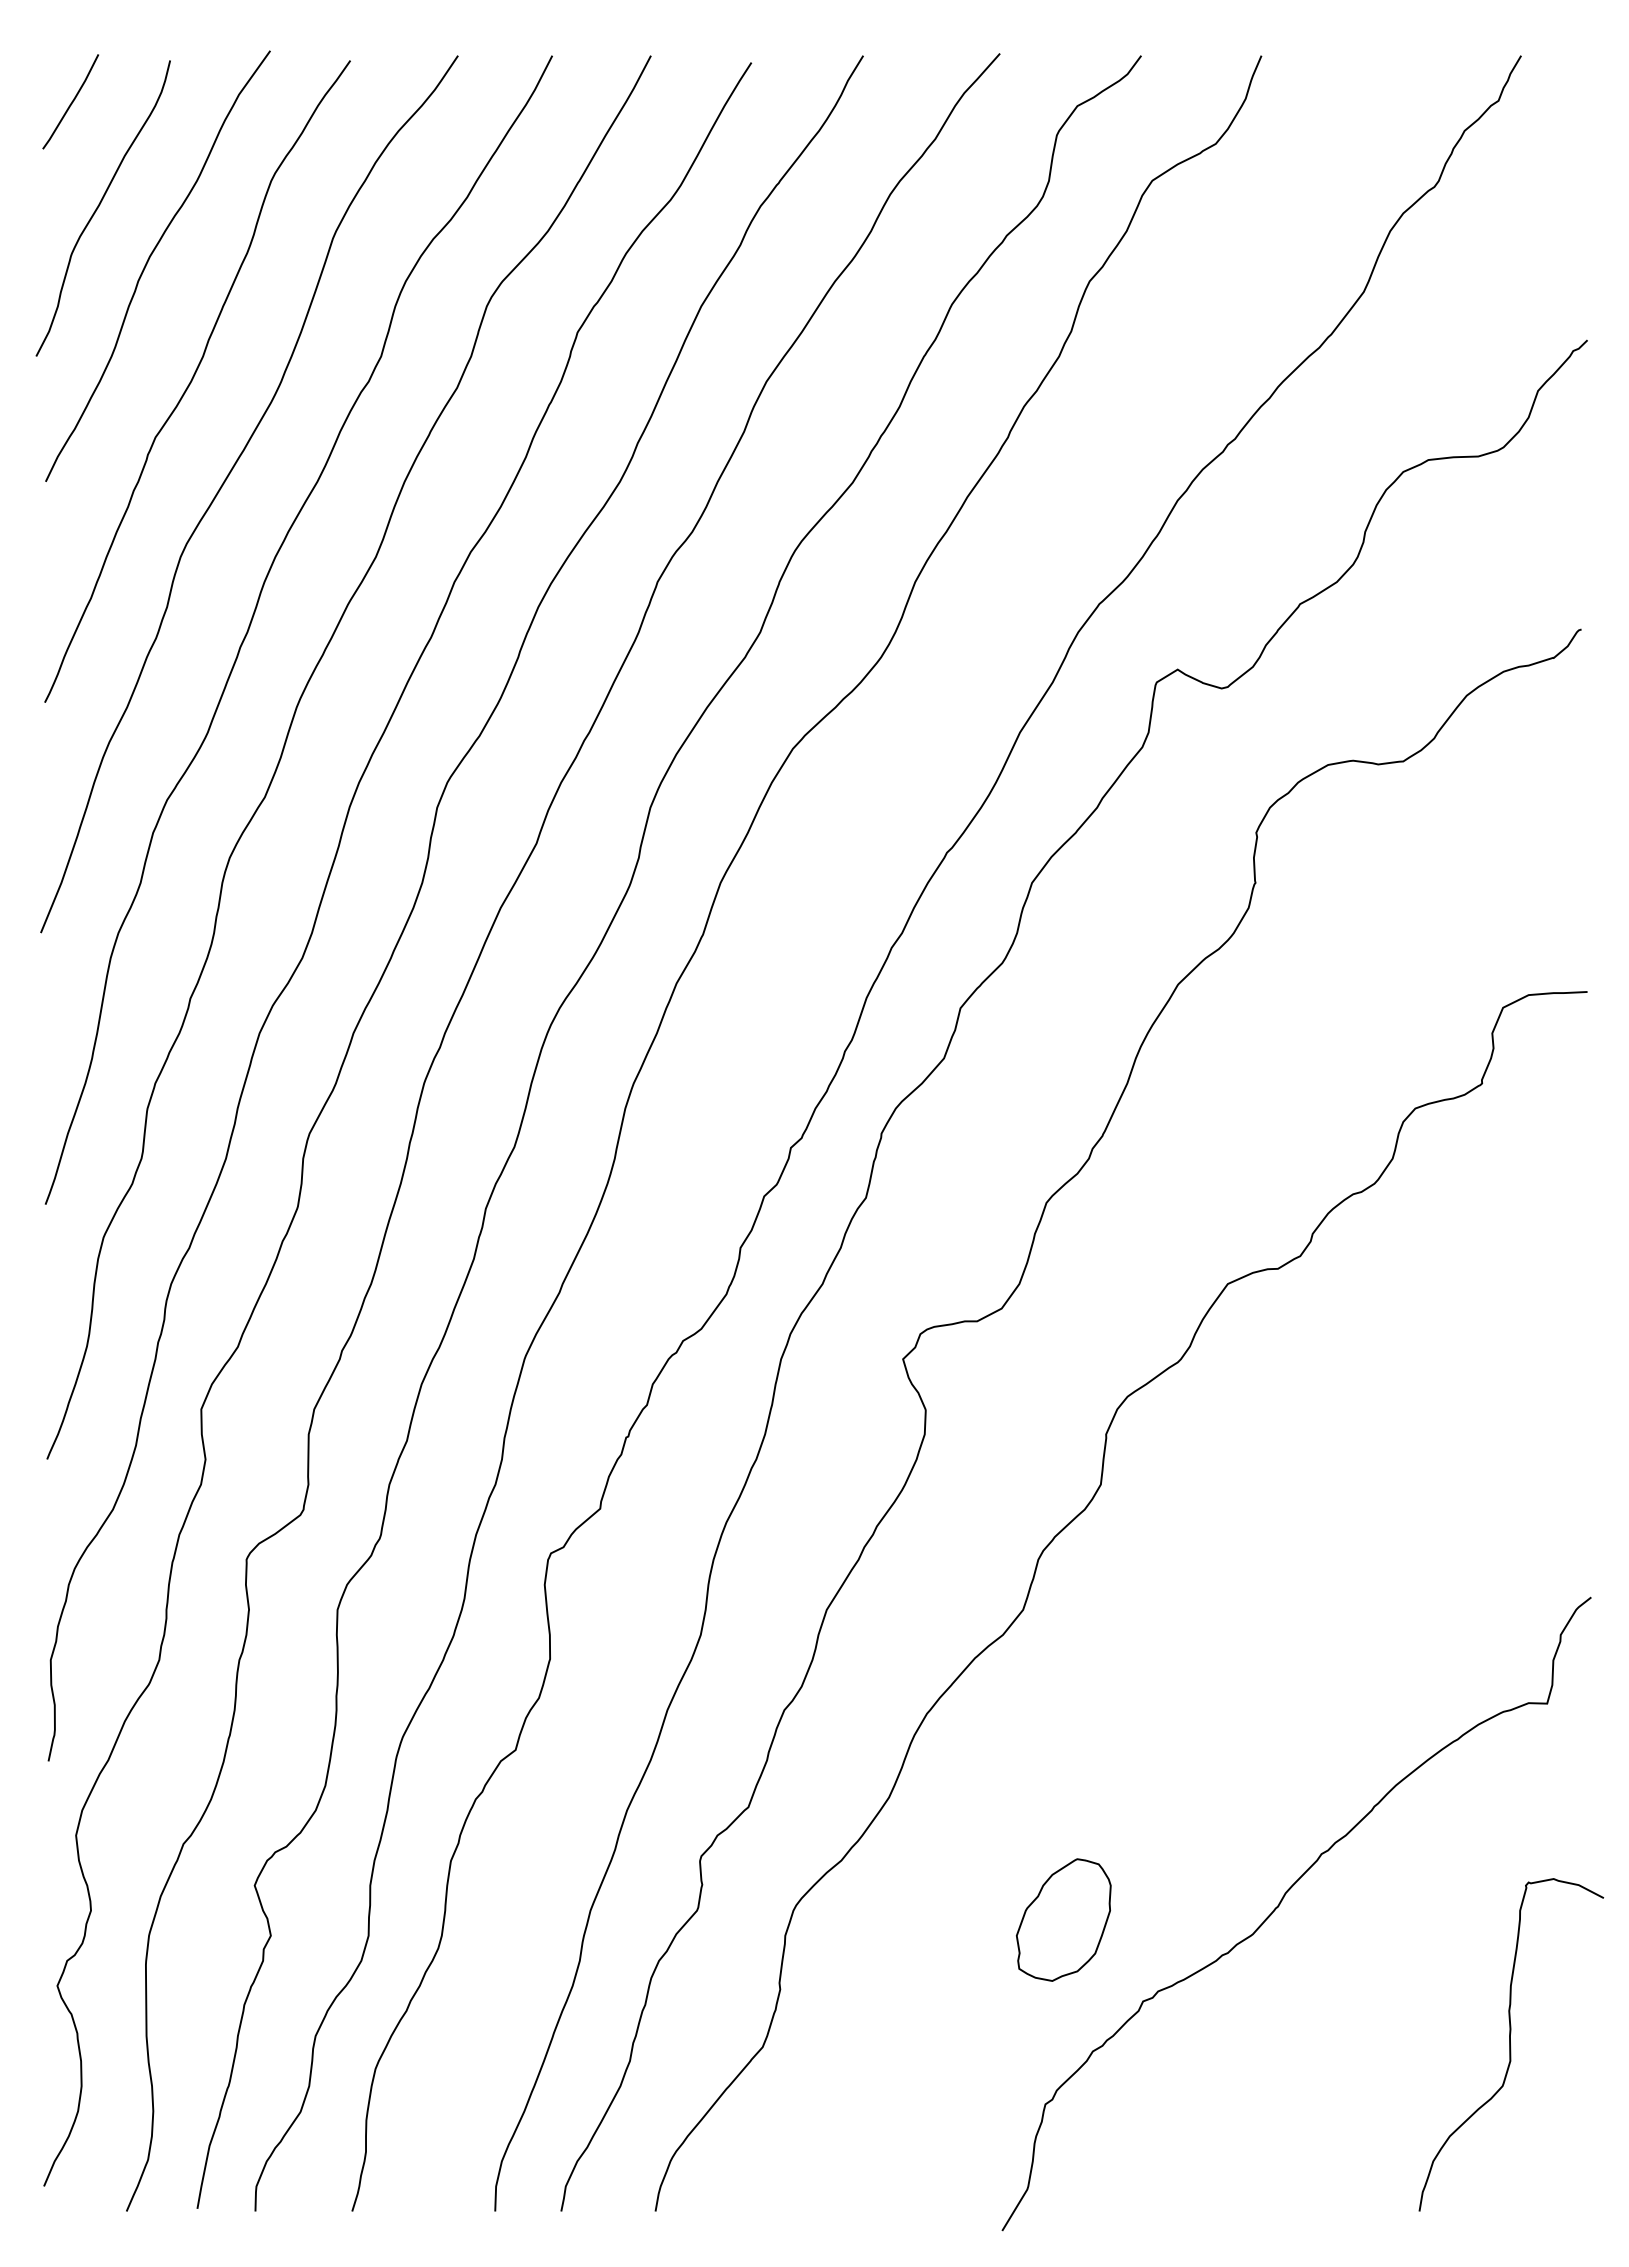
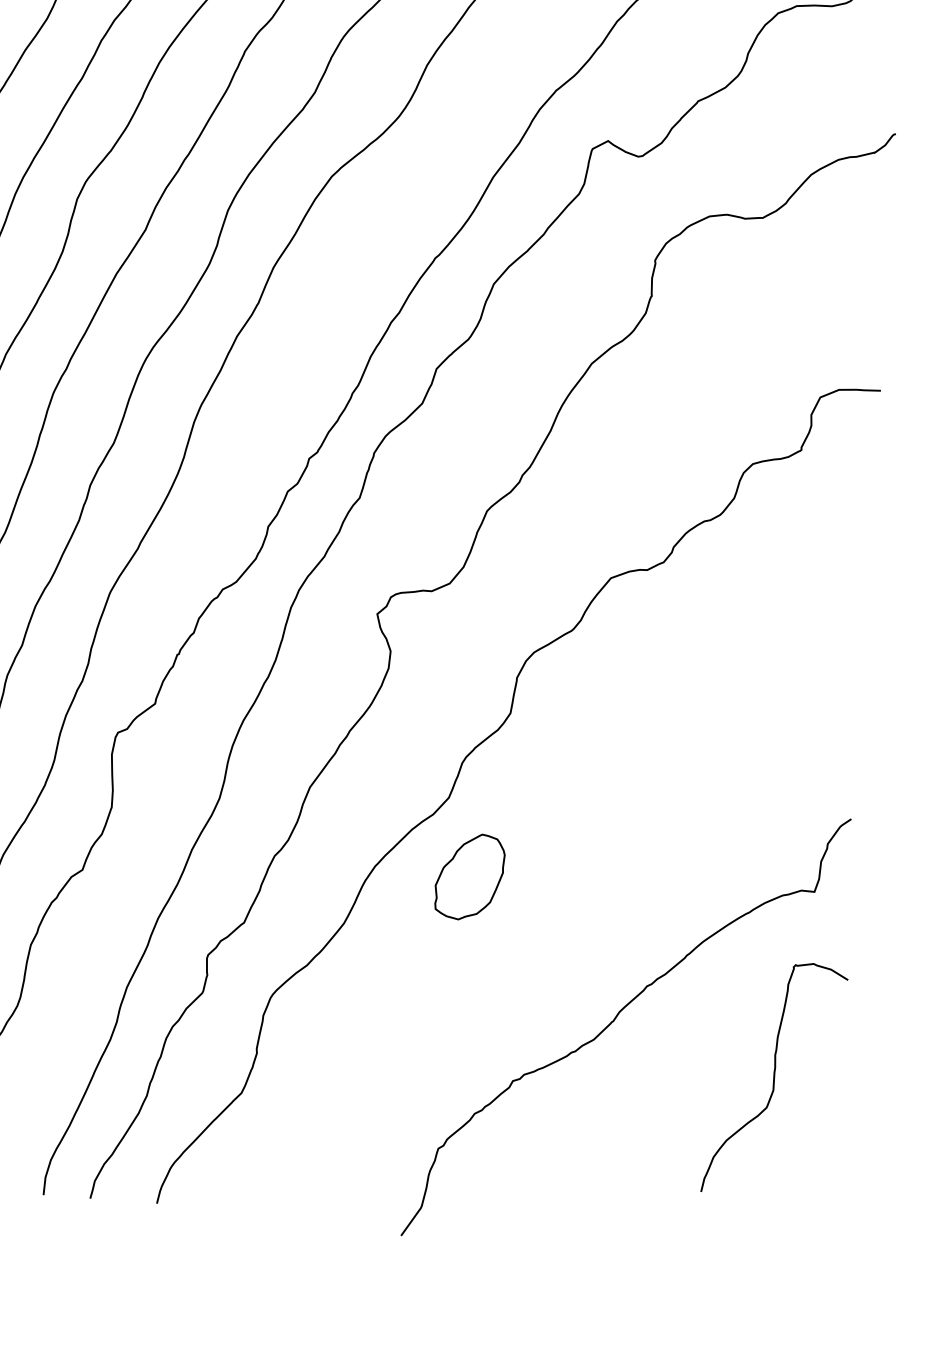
part: (1063, 1919) -> (469, 876), moved
curve: (1510, 2044) -> (774, 1078), moved

